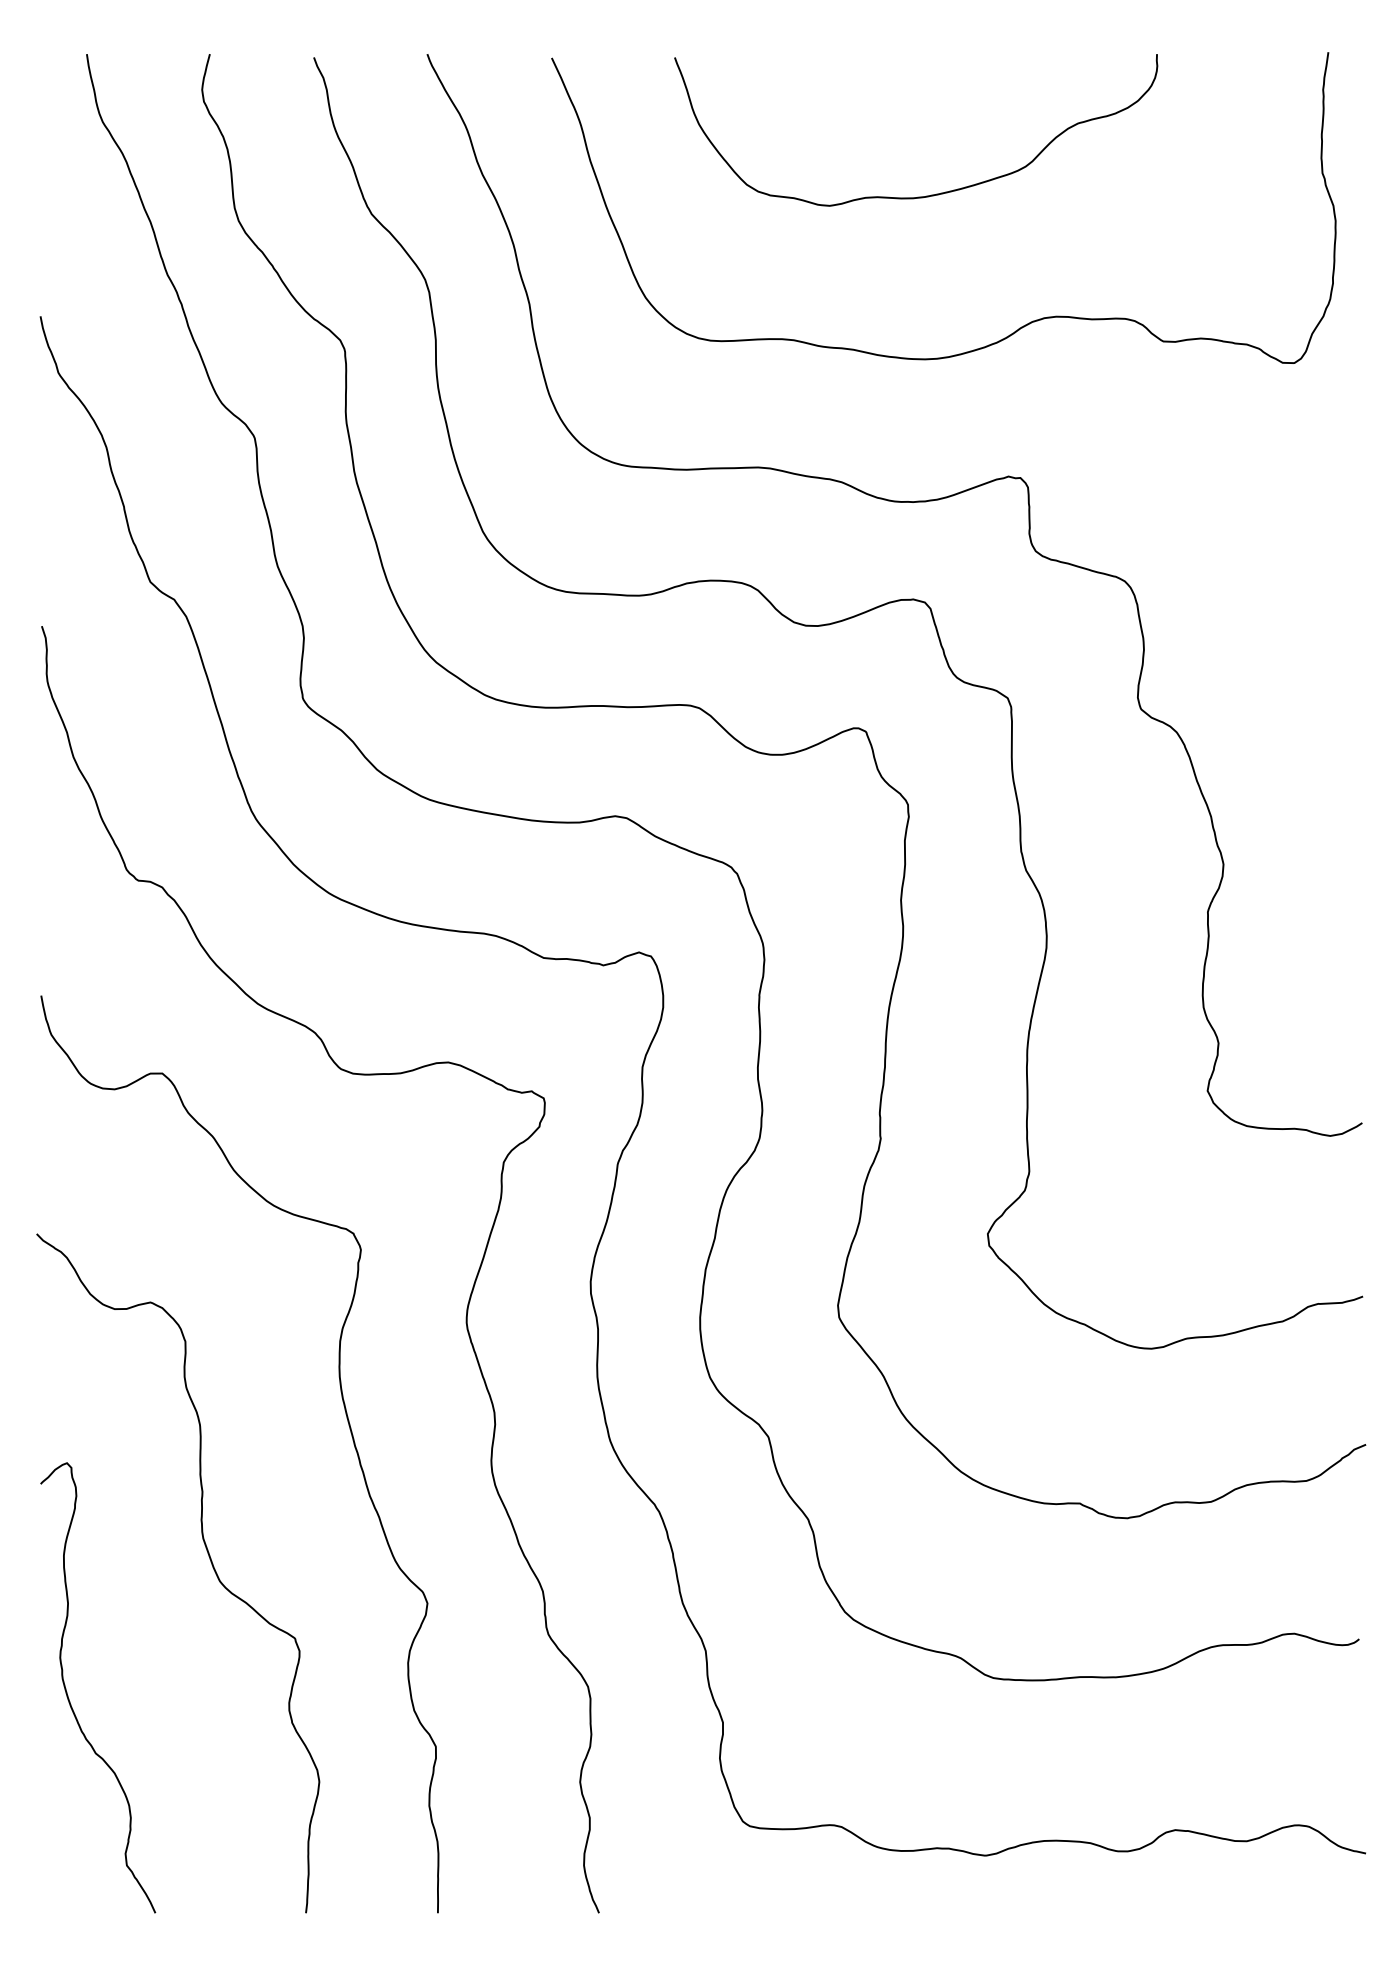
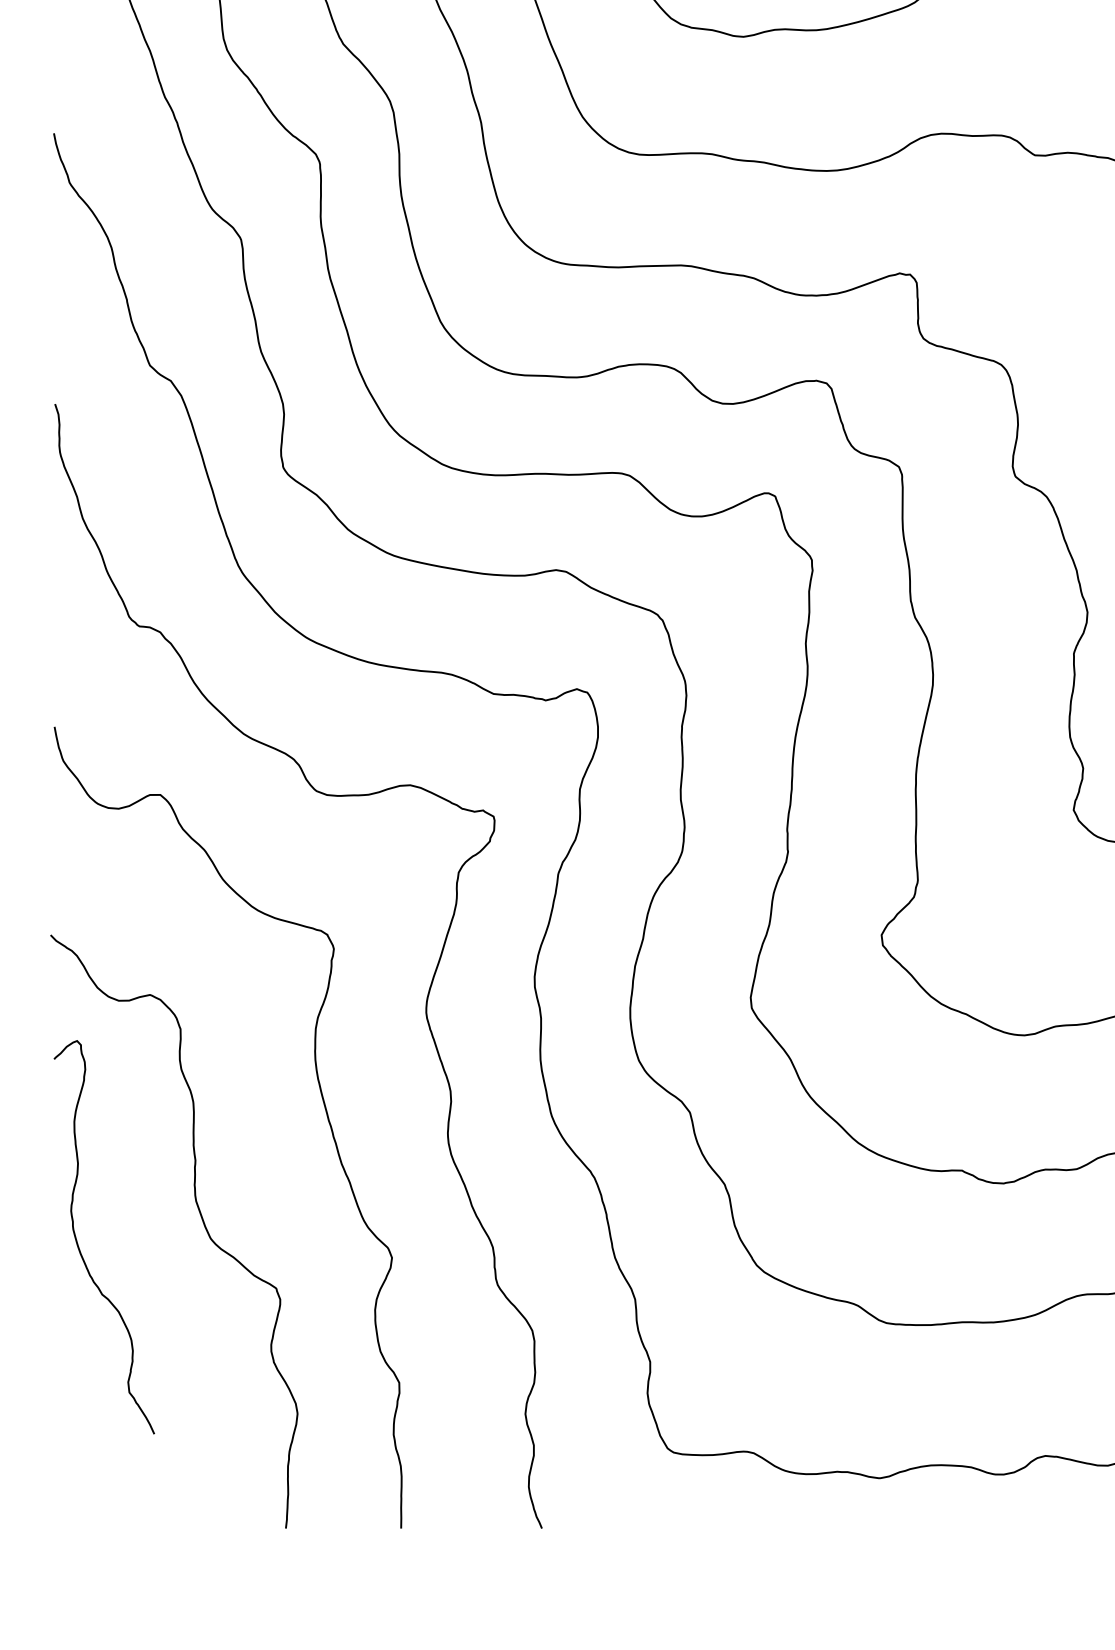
curve: (69, 1698) -> (79, 1246), moved

